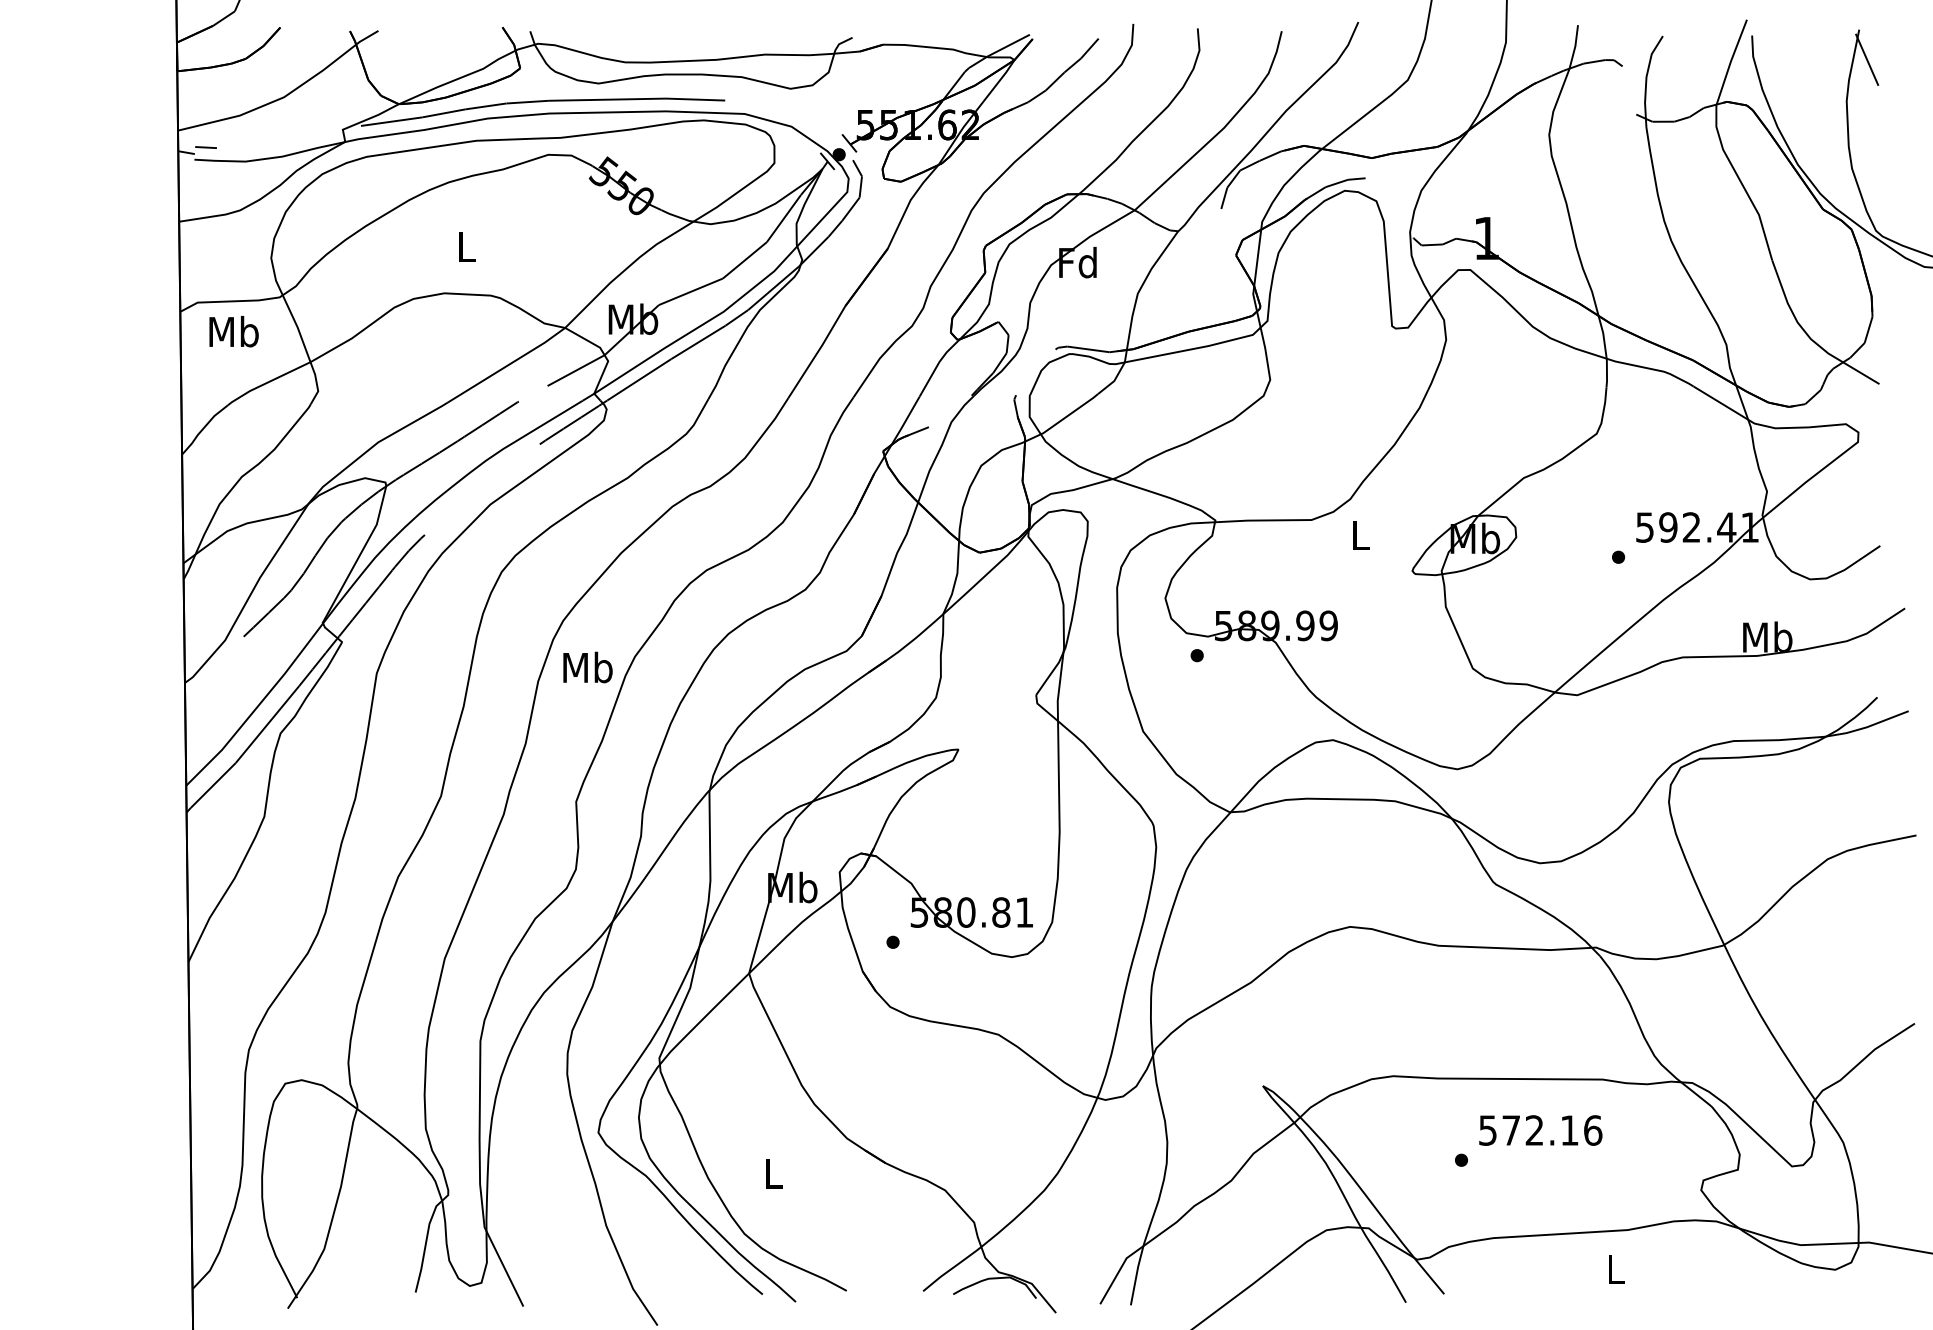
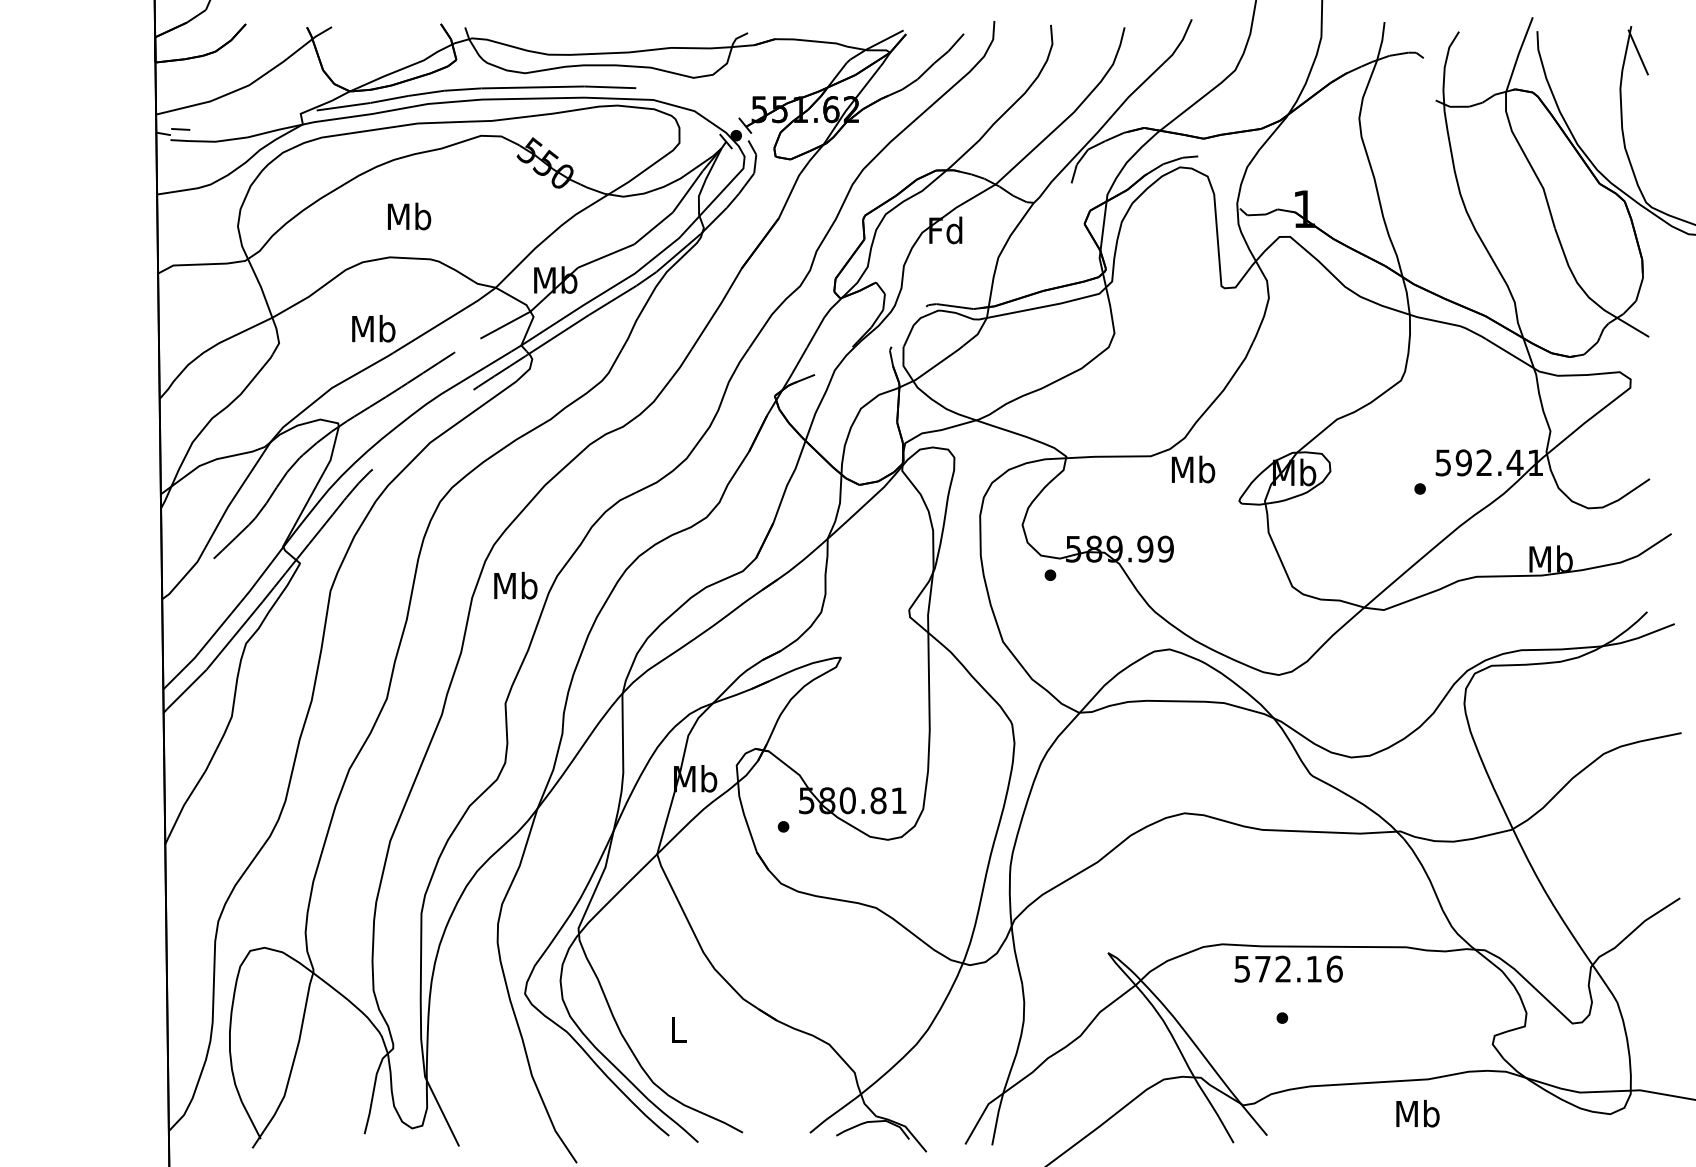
text: (466, 246) -> (409, 216), L -> Mb
text: (233, 331) -> (373, 328), moved
text: (1359, 534) -> (1192, 468), L -> Mb
text: (1540, 1130) -> (1288, 969), moved
text: (1615, 1268) -> (1417, 1113), L -> Mb

